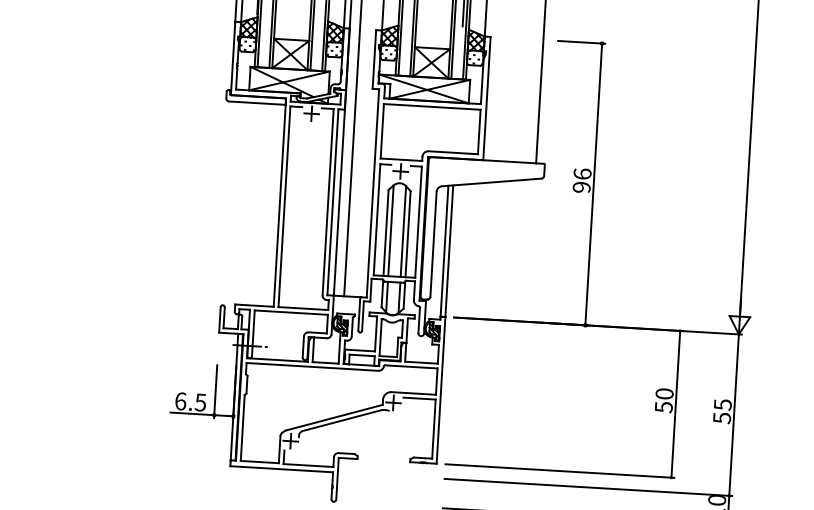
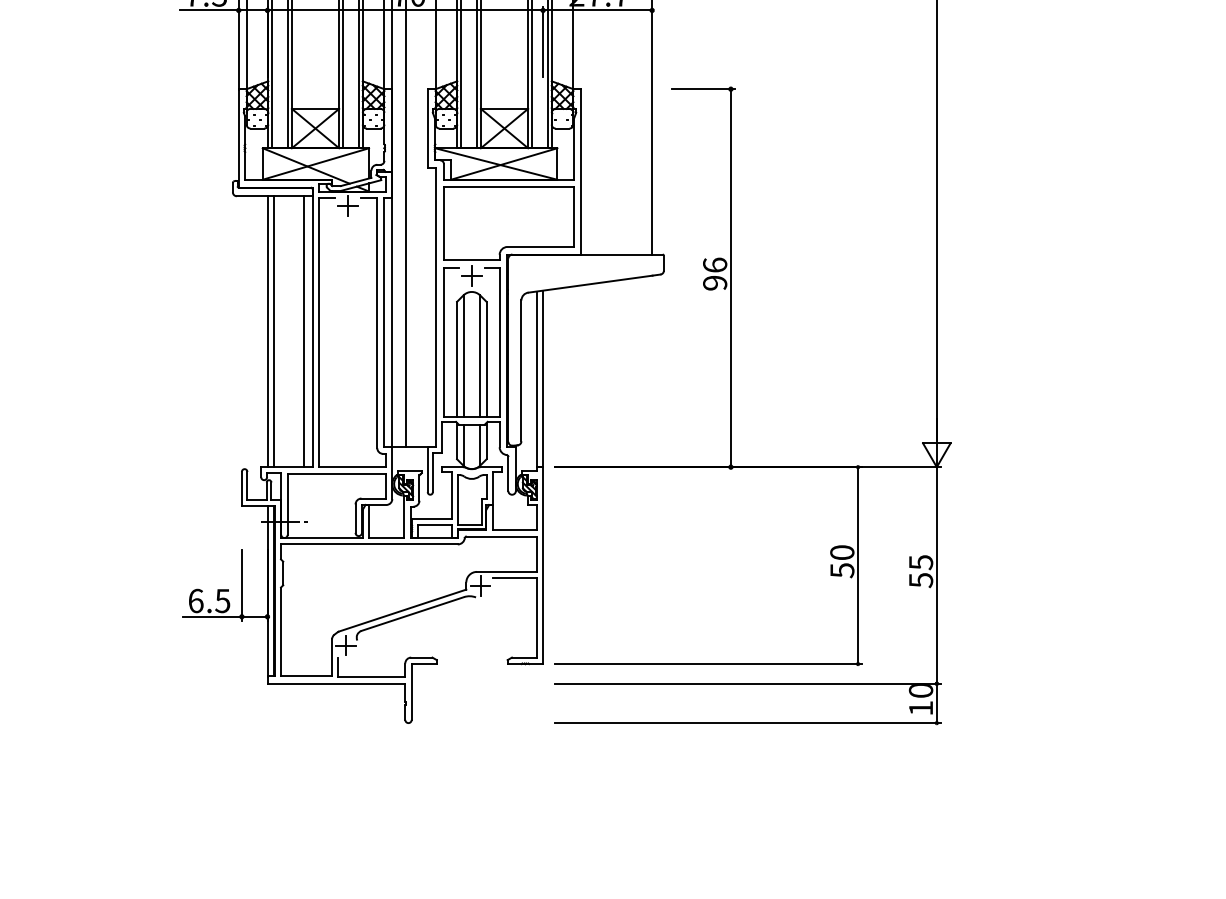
line: (245, 203) -> (267, 331), added
line: (250, 203) -> (273, 331), added
line: (273, 205) -> (304, 331), added

